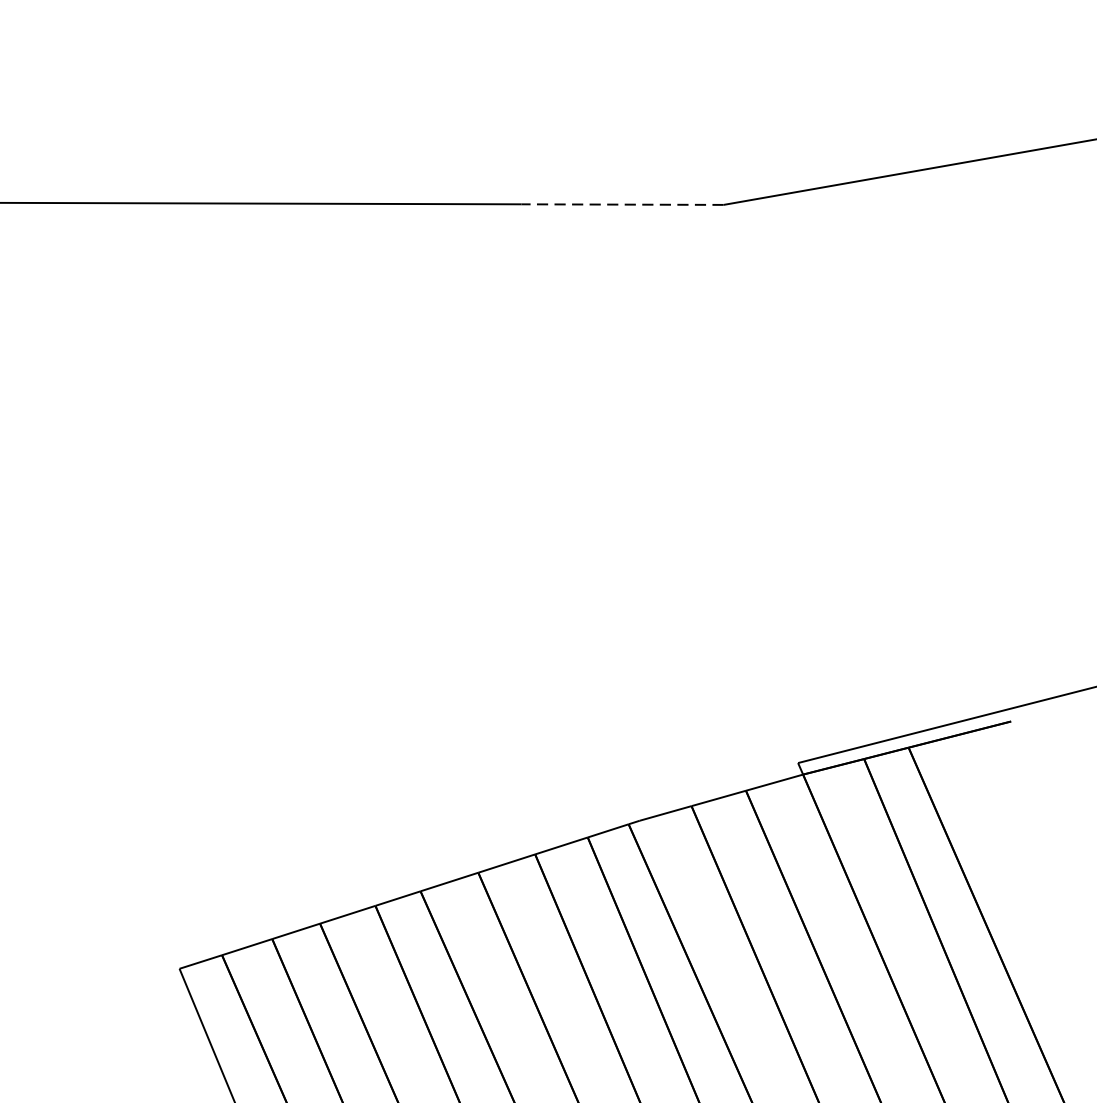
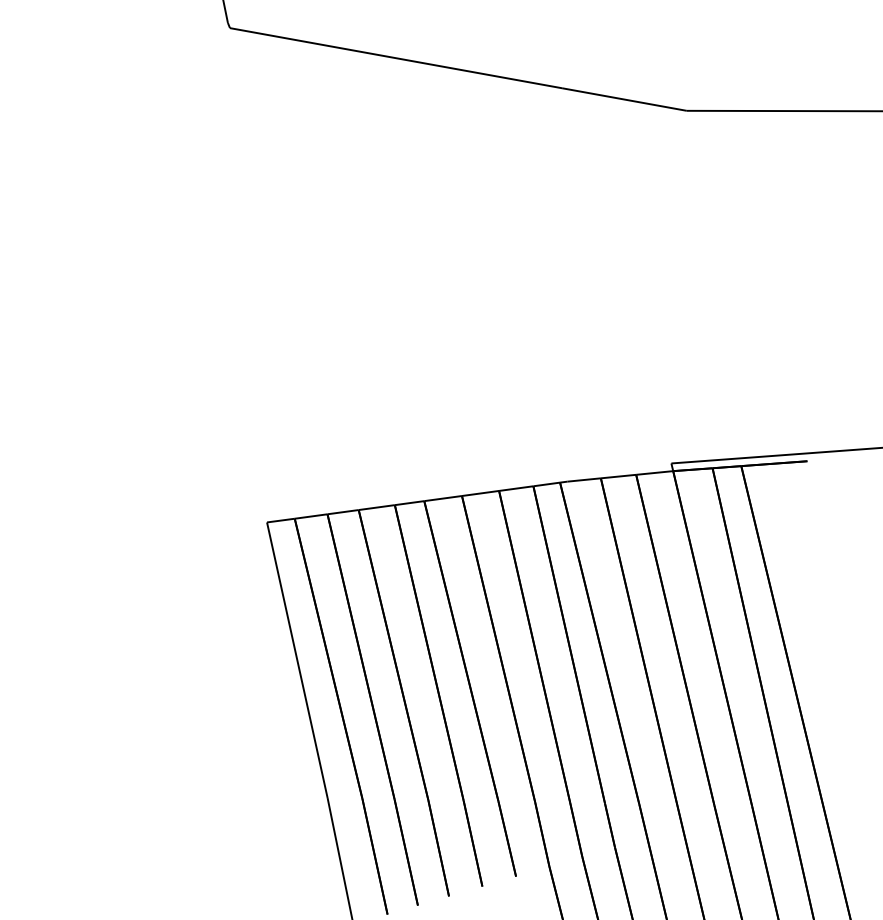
line: (621, 204) -> (623, 99), dashed -> solid

